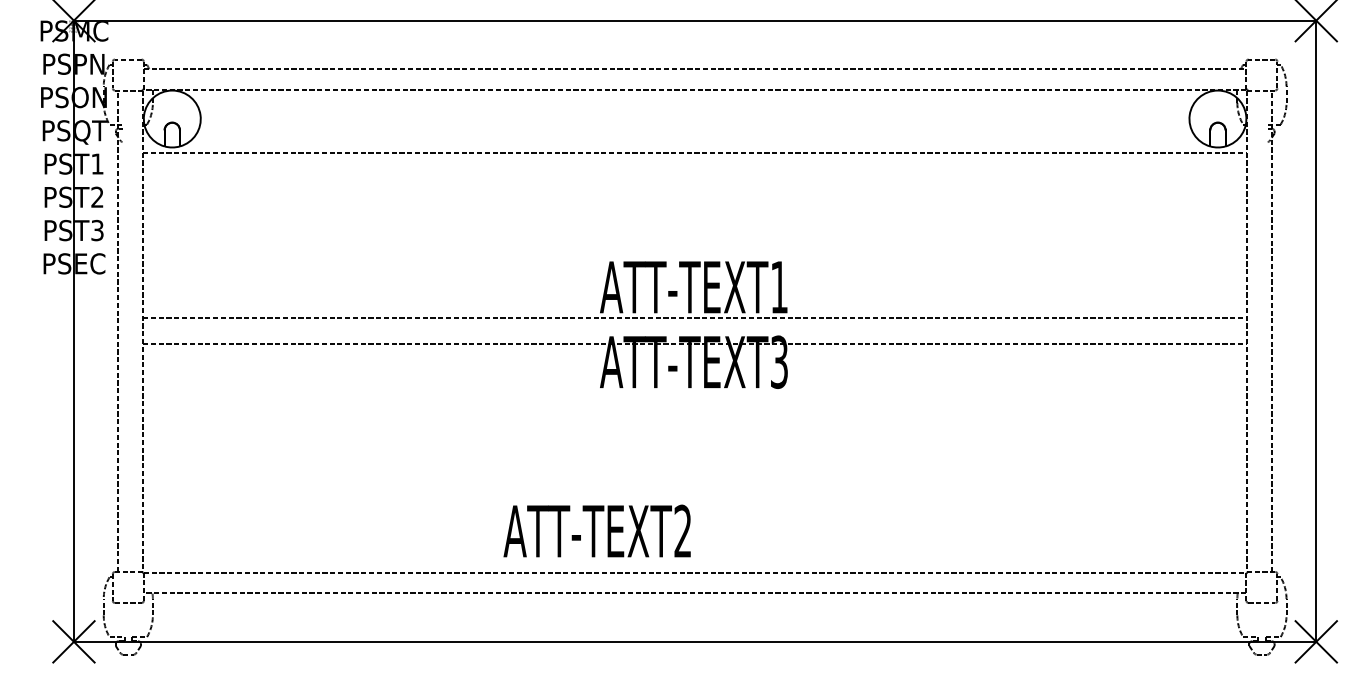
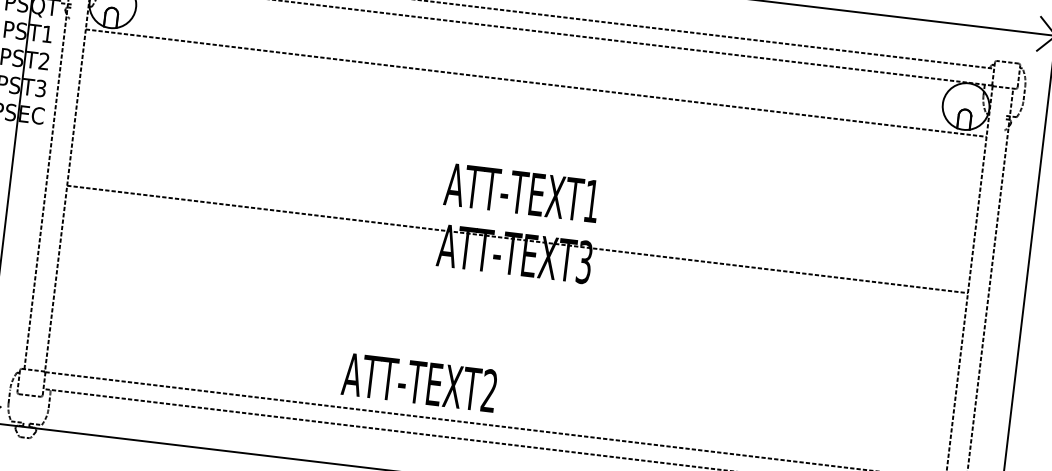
line: (695, 318) -> (520, 218), removed

